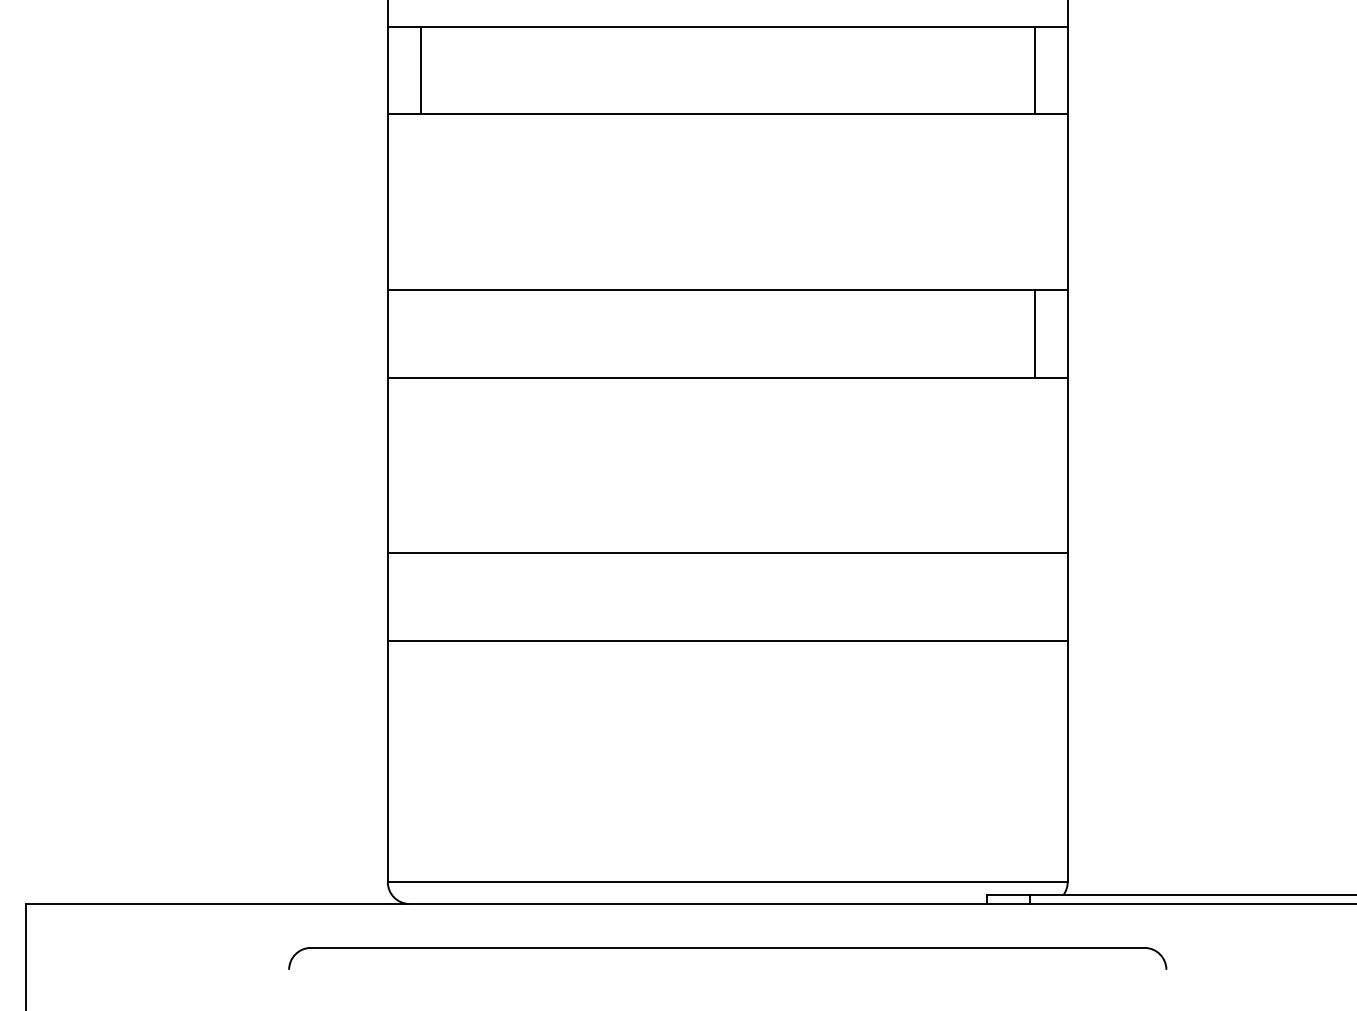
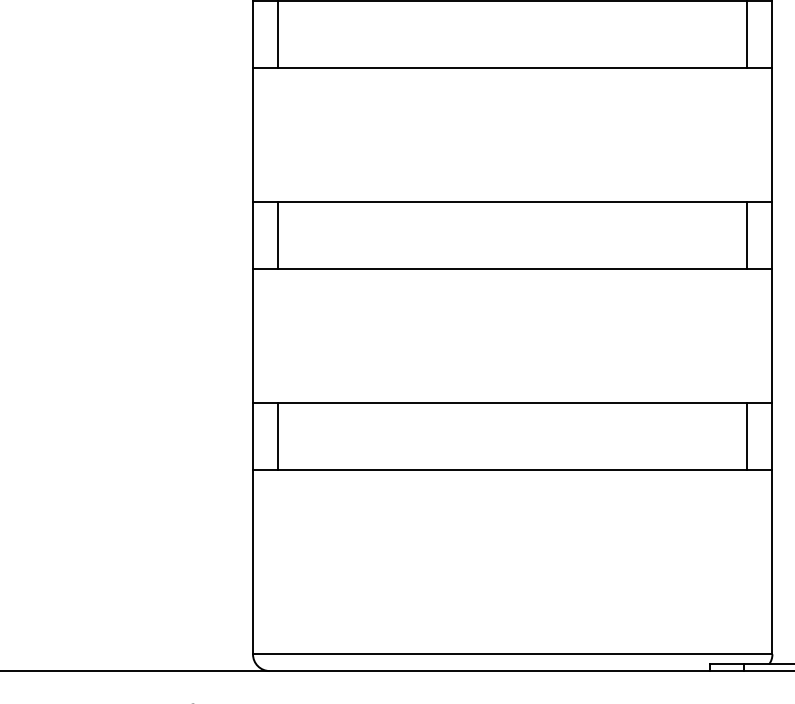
line: (420, 333) -> (277, 235), added
line: (420, 596) -> (277, 436), added
line: (1034, 596) -> (747, 436), added

